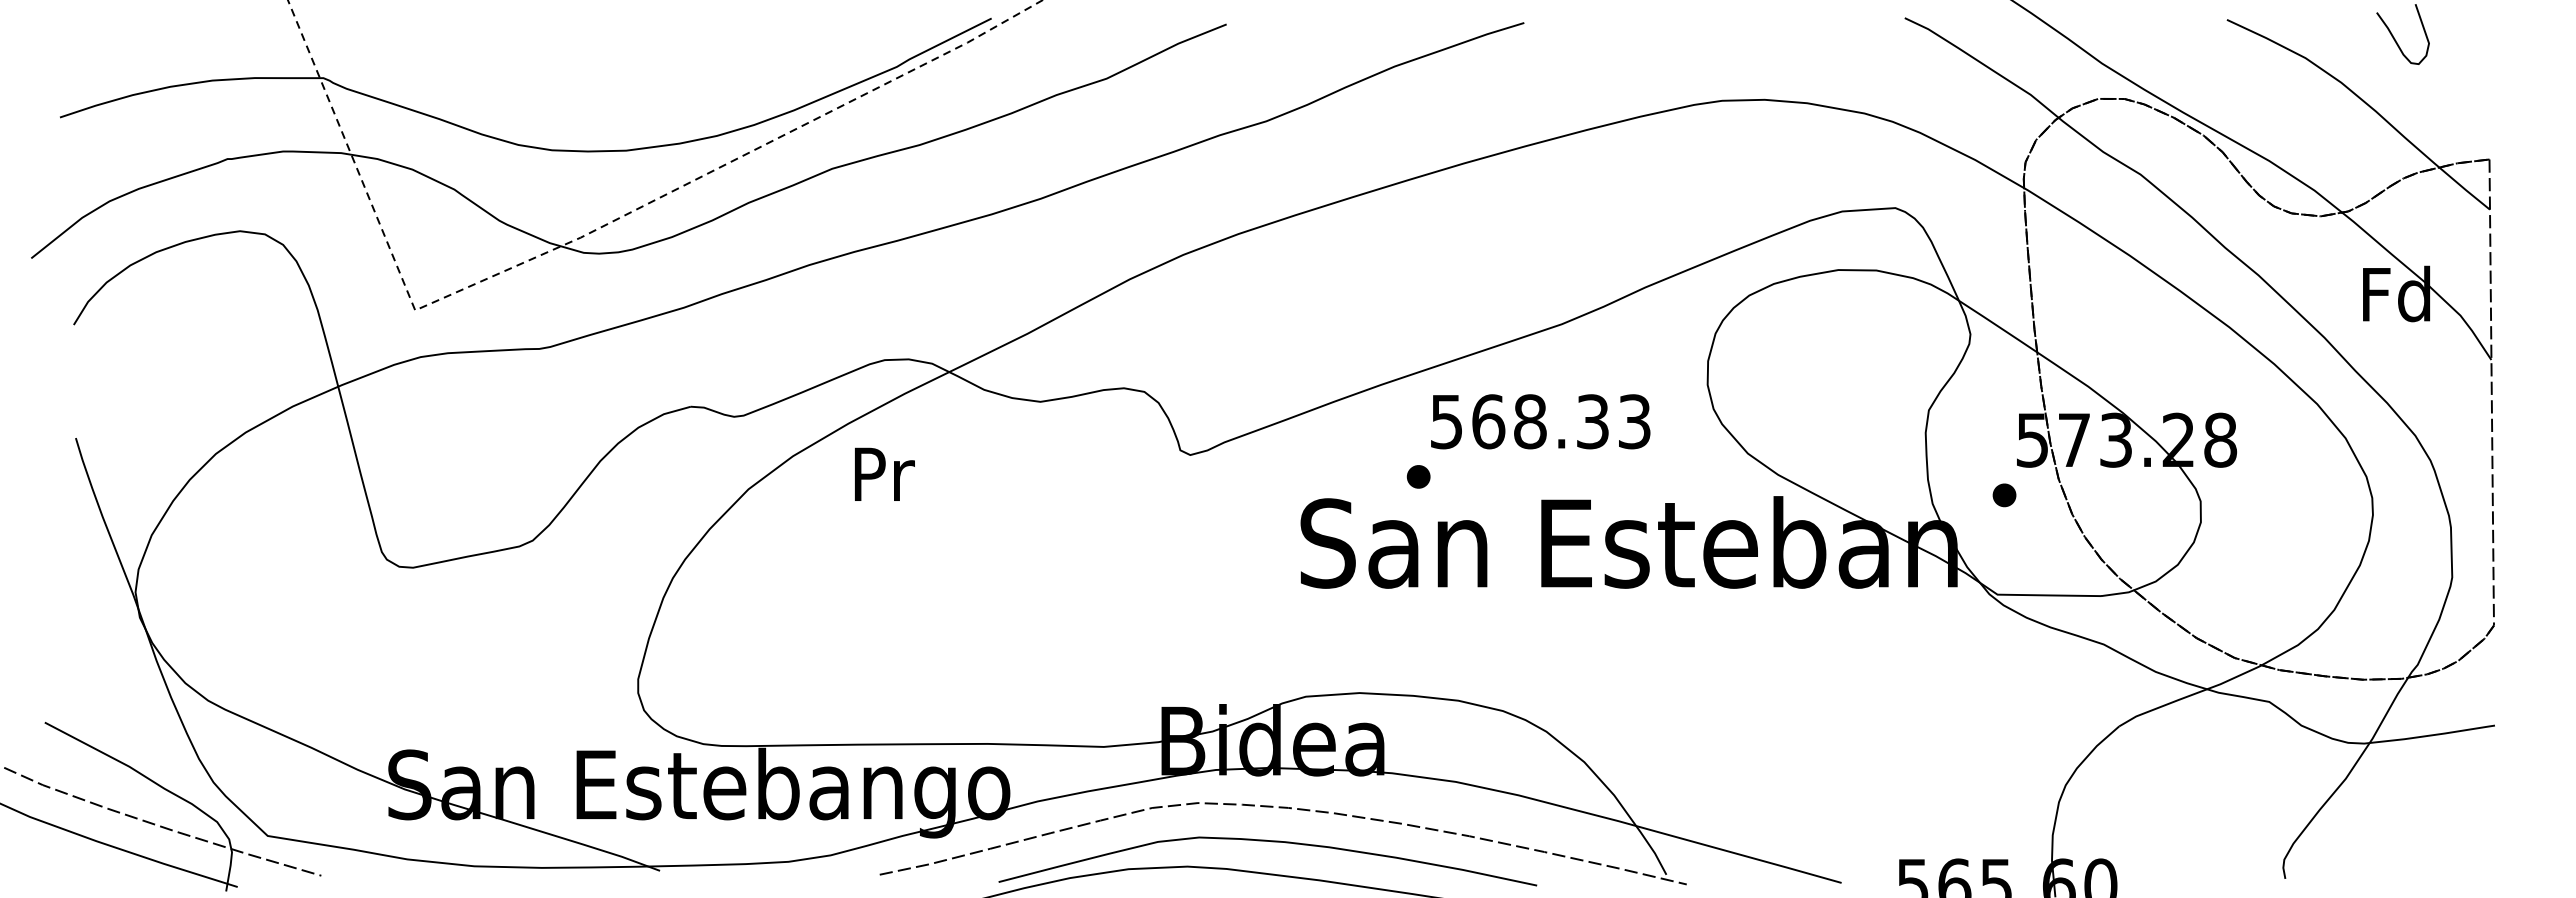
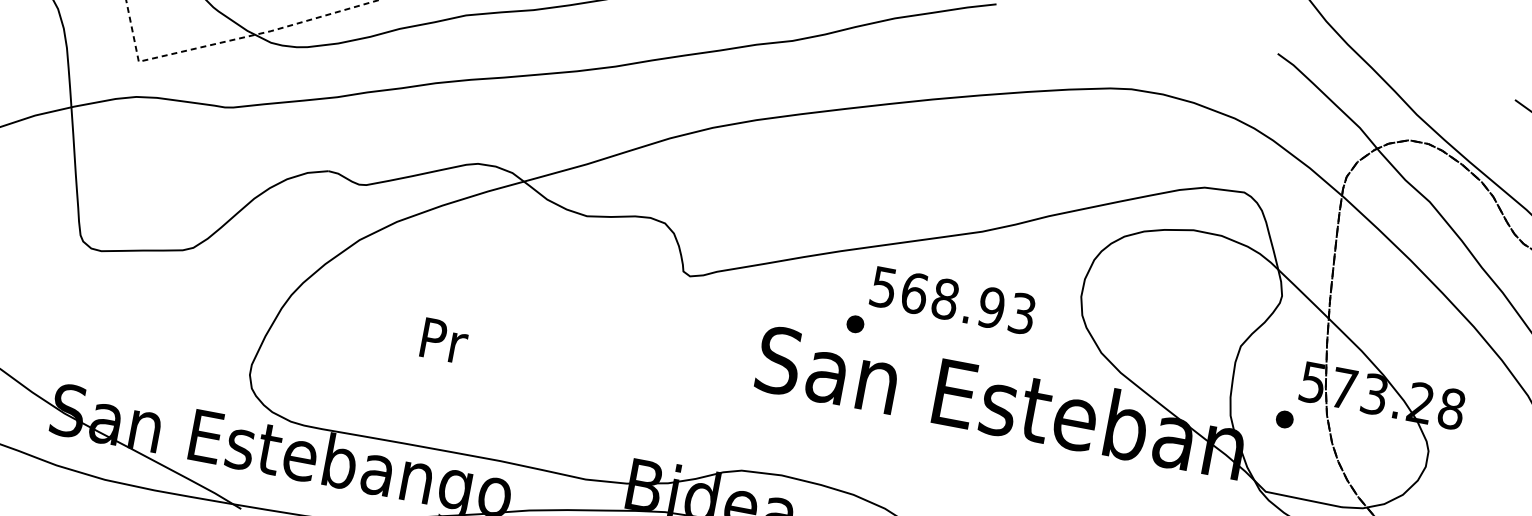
text: (1592, 421) -> (991, 307), 568.33 -> 568.93
text: (884, 473) -> (444, 340), moved

